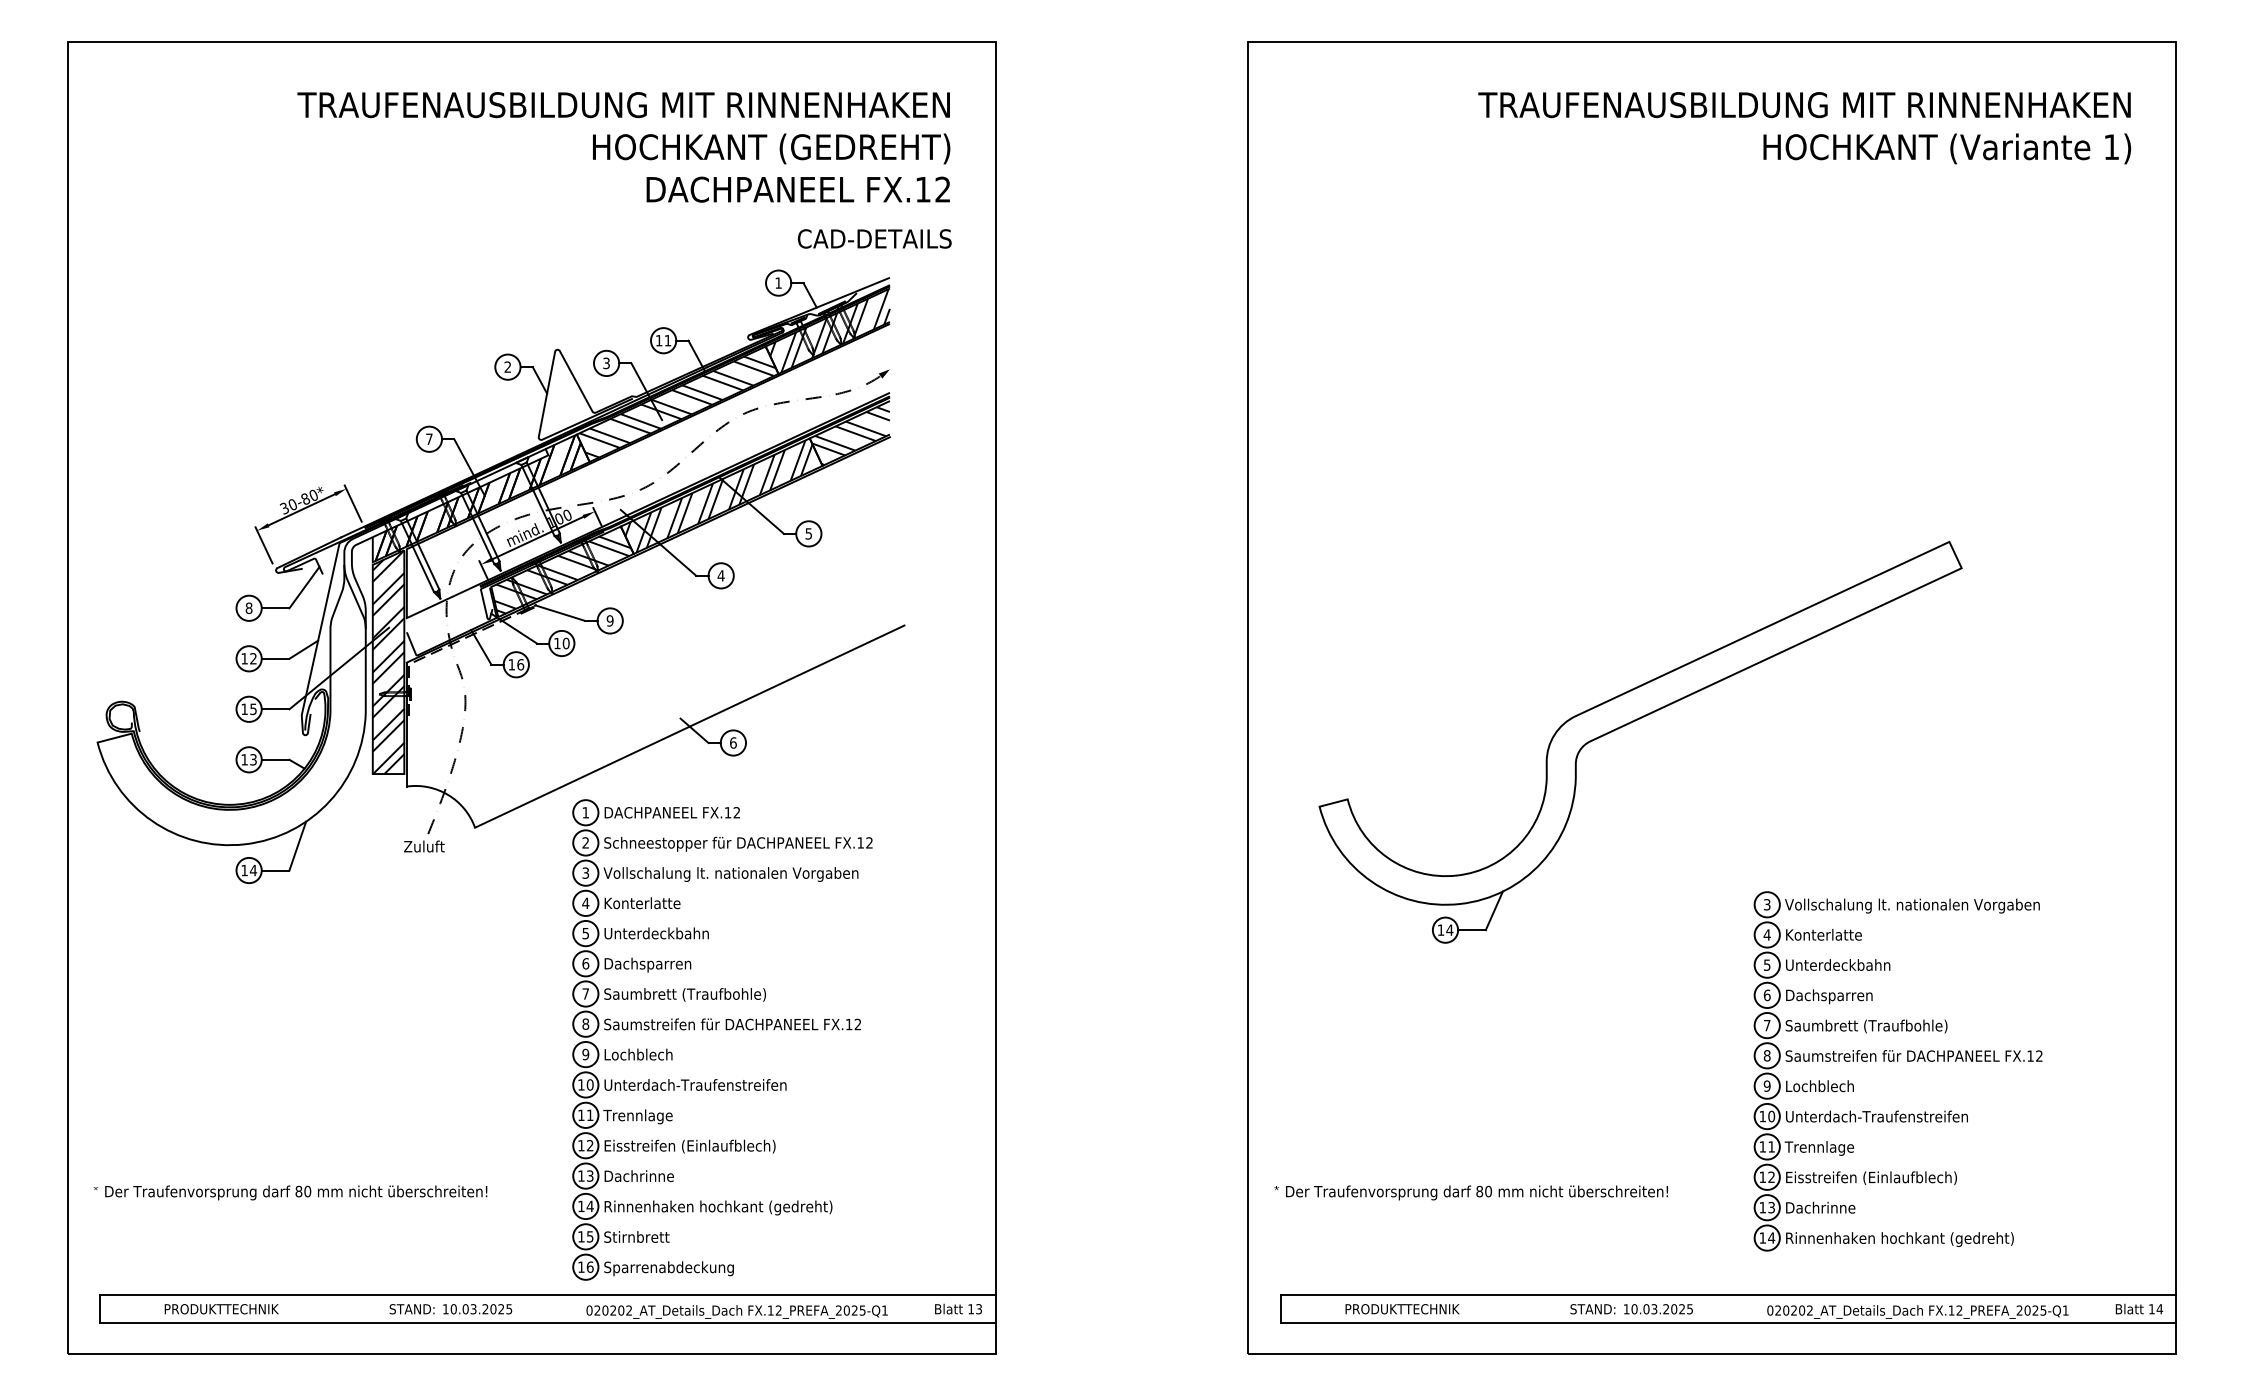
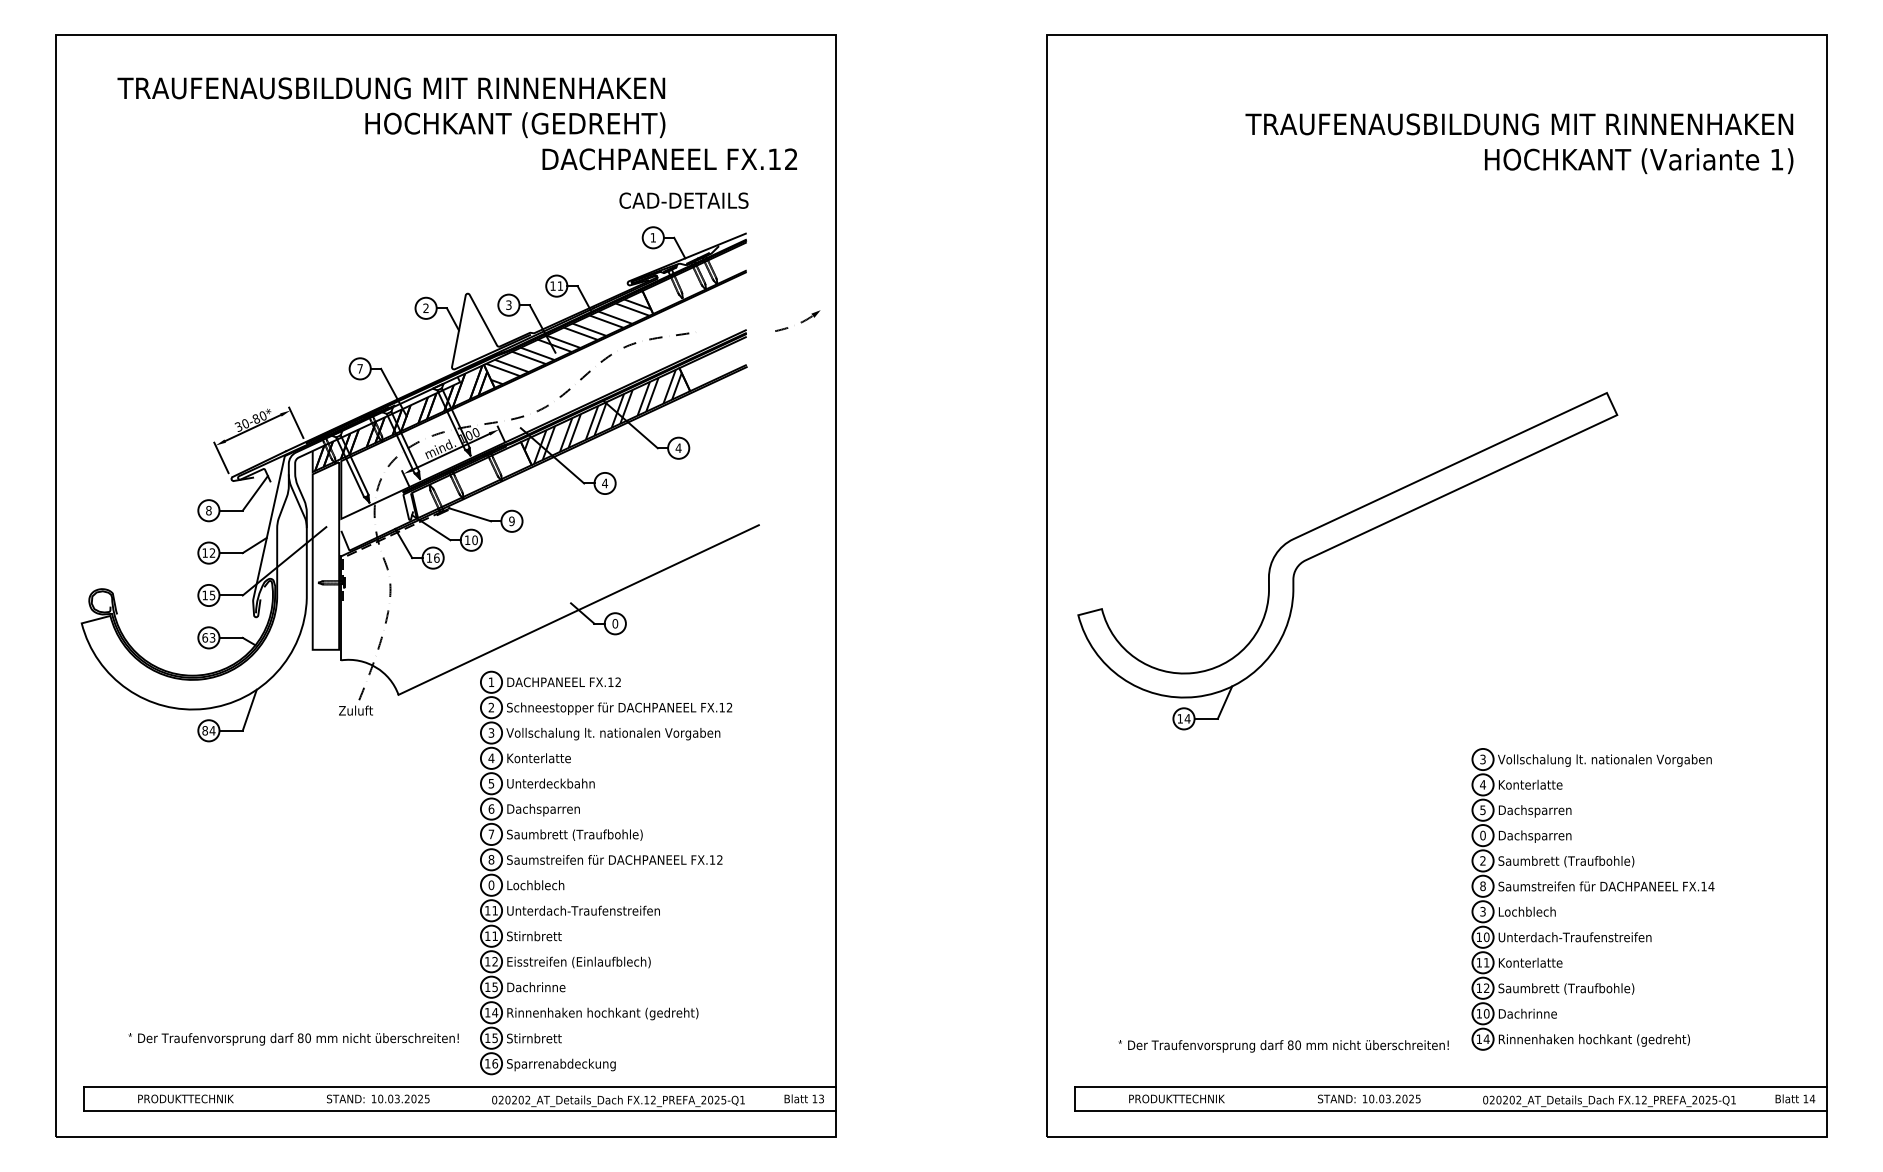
text: (623, 127) -> (391, 107), moved
text: (1804, 127) -> (1519, 143), moved
text: (874, 238) -> (683, 200), moved
hatch: (830, 330) -> (696, 277), removed
part: (862, 381) -> (797, 320), moved
hatch: (850, 435) -> (713, 365), removed
text: (808, 534) -> (678, 448), 5 -> 4
hatch: (561, 569) -> (471, 478), removed
hatch: (388, 661) -> (325, 555), removed
part: (1631, 723) -> (1340, 545), moved
text: (733, 742) -> (615, 623), 6 -> 0
text: (245, 759) -> (205, 637), 13 -> 63
text: (243, 870) -> (204, 730), 14 -> 84
text: (1838, 966) -> (1542, 811), Unterdeckbahn -> Dachsparren
text: (1766, 995) -> (1482, 835), 6 -> 0
text: (1766, 1025) -> (1482, 860), 7 -> 2
text: (585, 1054) -> (491, 885), 9 -> 0
text: (2039, 1056) -> (1711, 886), FX.12 -> FX.14
text: (590, 1084) -> (495, 910), 10 -> 11
text: (1766, 1085) -> (1482, 911), 9 -> 3
text: (638, 1116) -> (535, 937), Trennlage -> Stirnbrett
text: (1822, 1147) -> (1529, 963), Trennlage -> Konterlatte
text: (589, 1175) -> (494, 986), 13 -> 15
text: (1871, 1177) -> (1570, 988), Eisstreifen (Einlaufblech) -> Saumbrett (Traufbohle)
text: (290, 1193) -> (293, 1039), moved
text: (1471, 1193) -> (1283, 1046), moved
text: (1771, 1207) -> (1486, 1013), 13 -> 10

